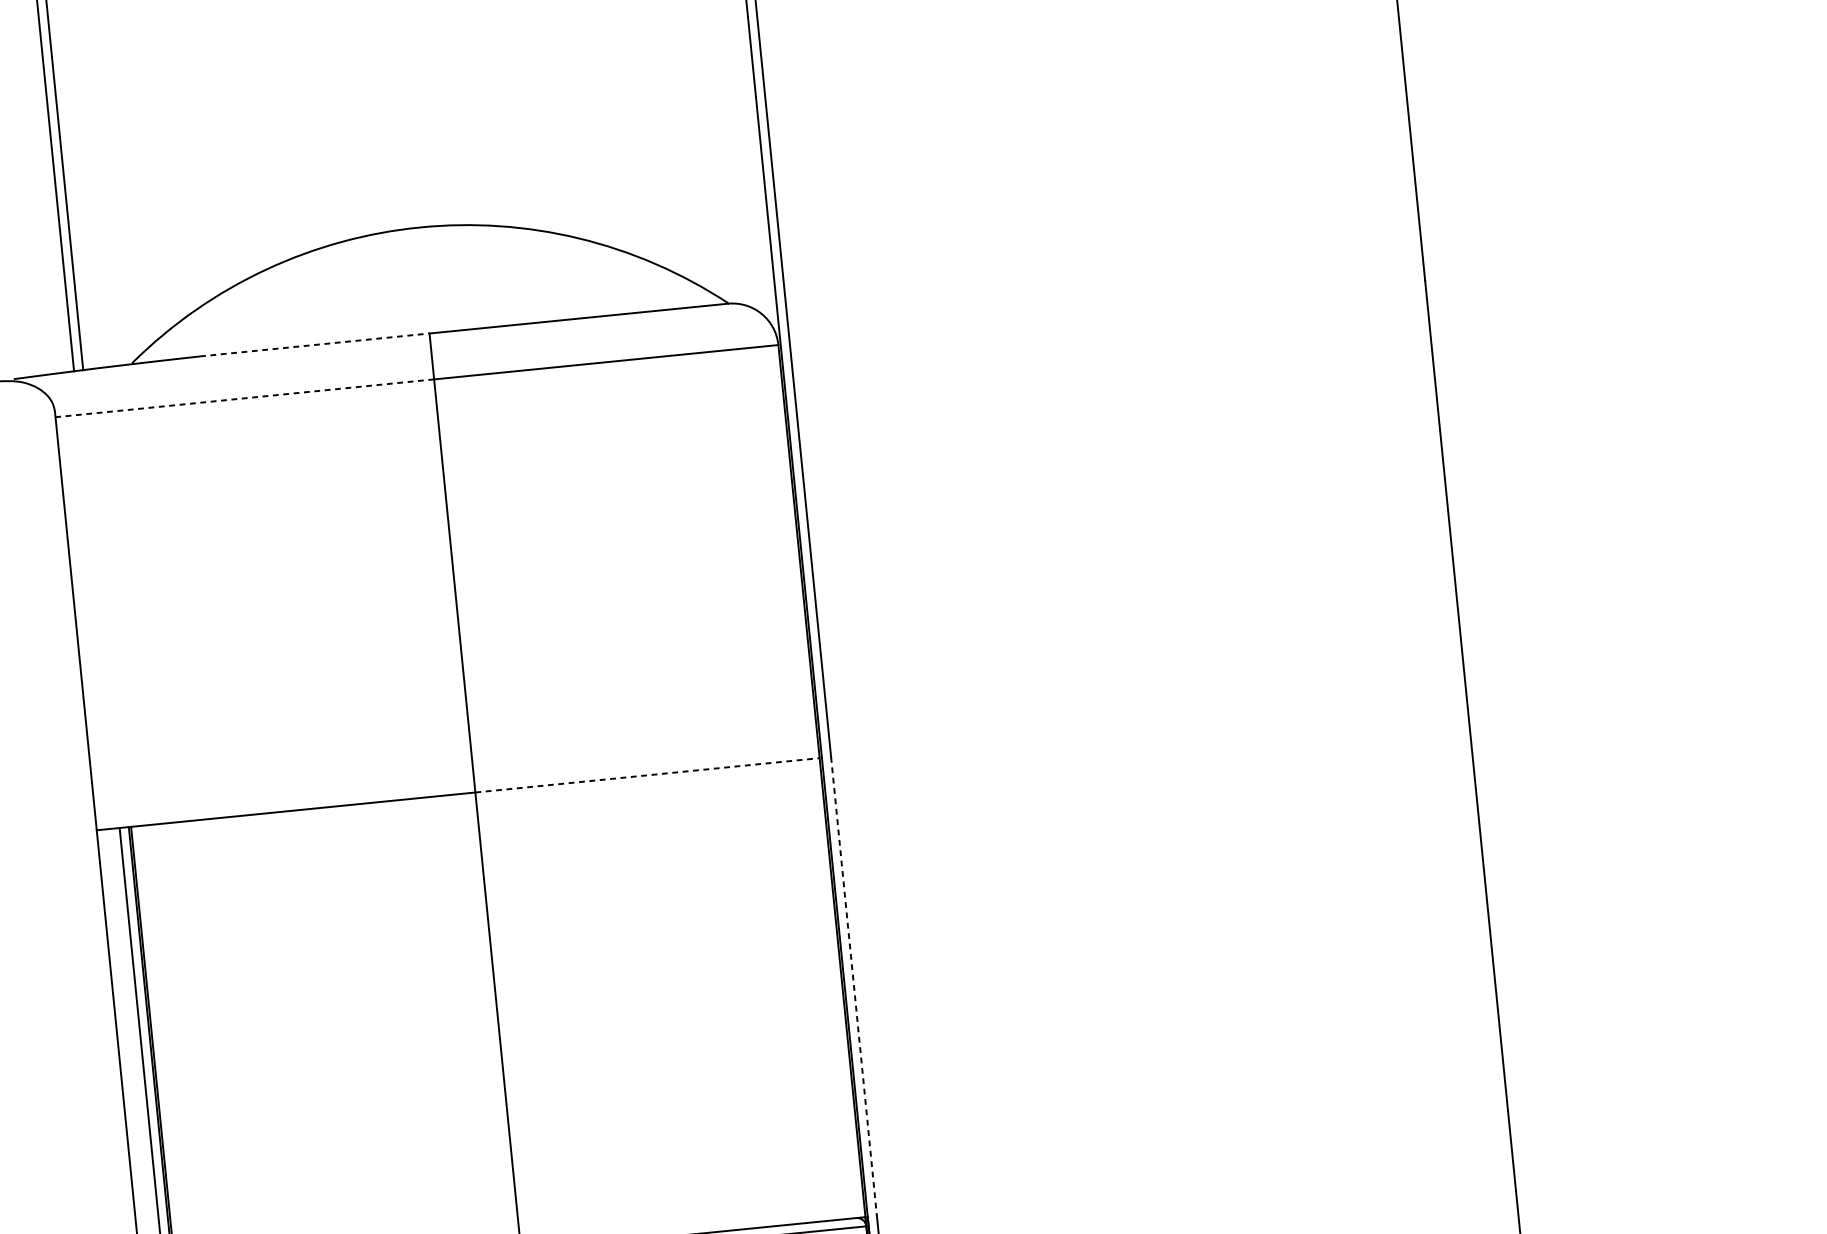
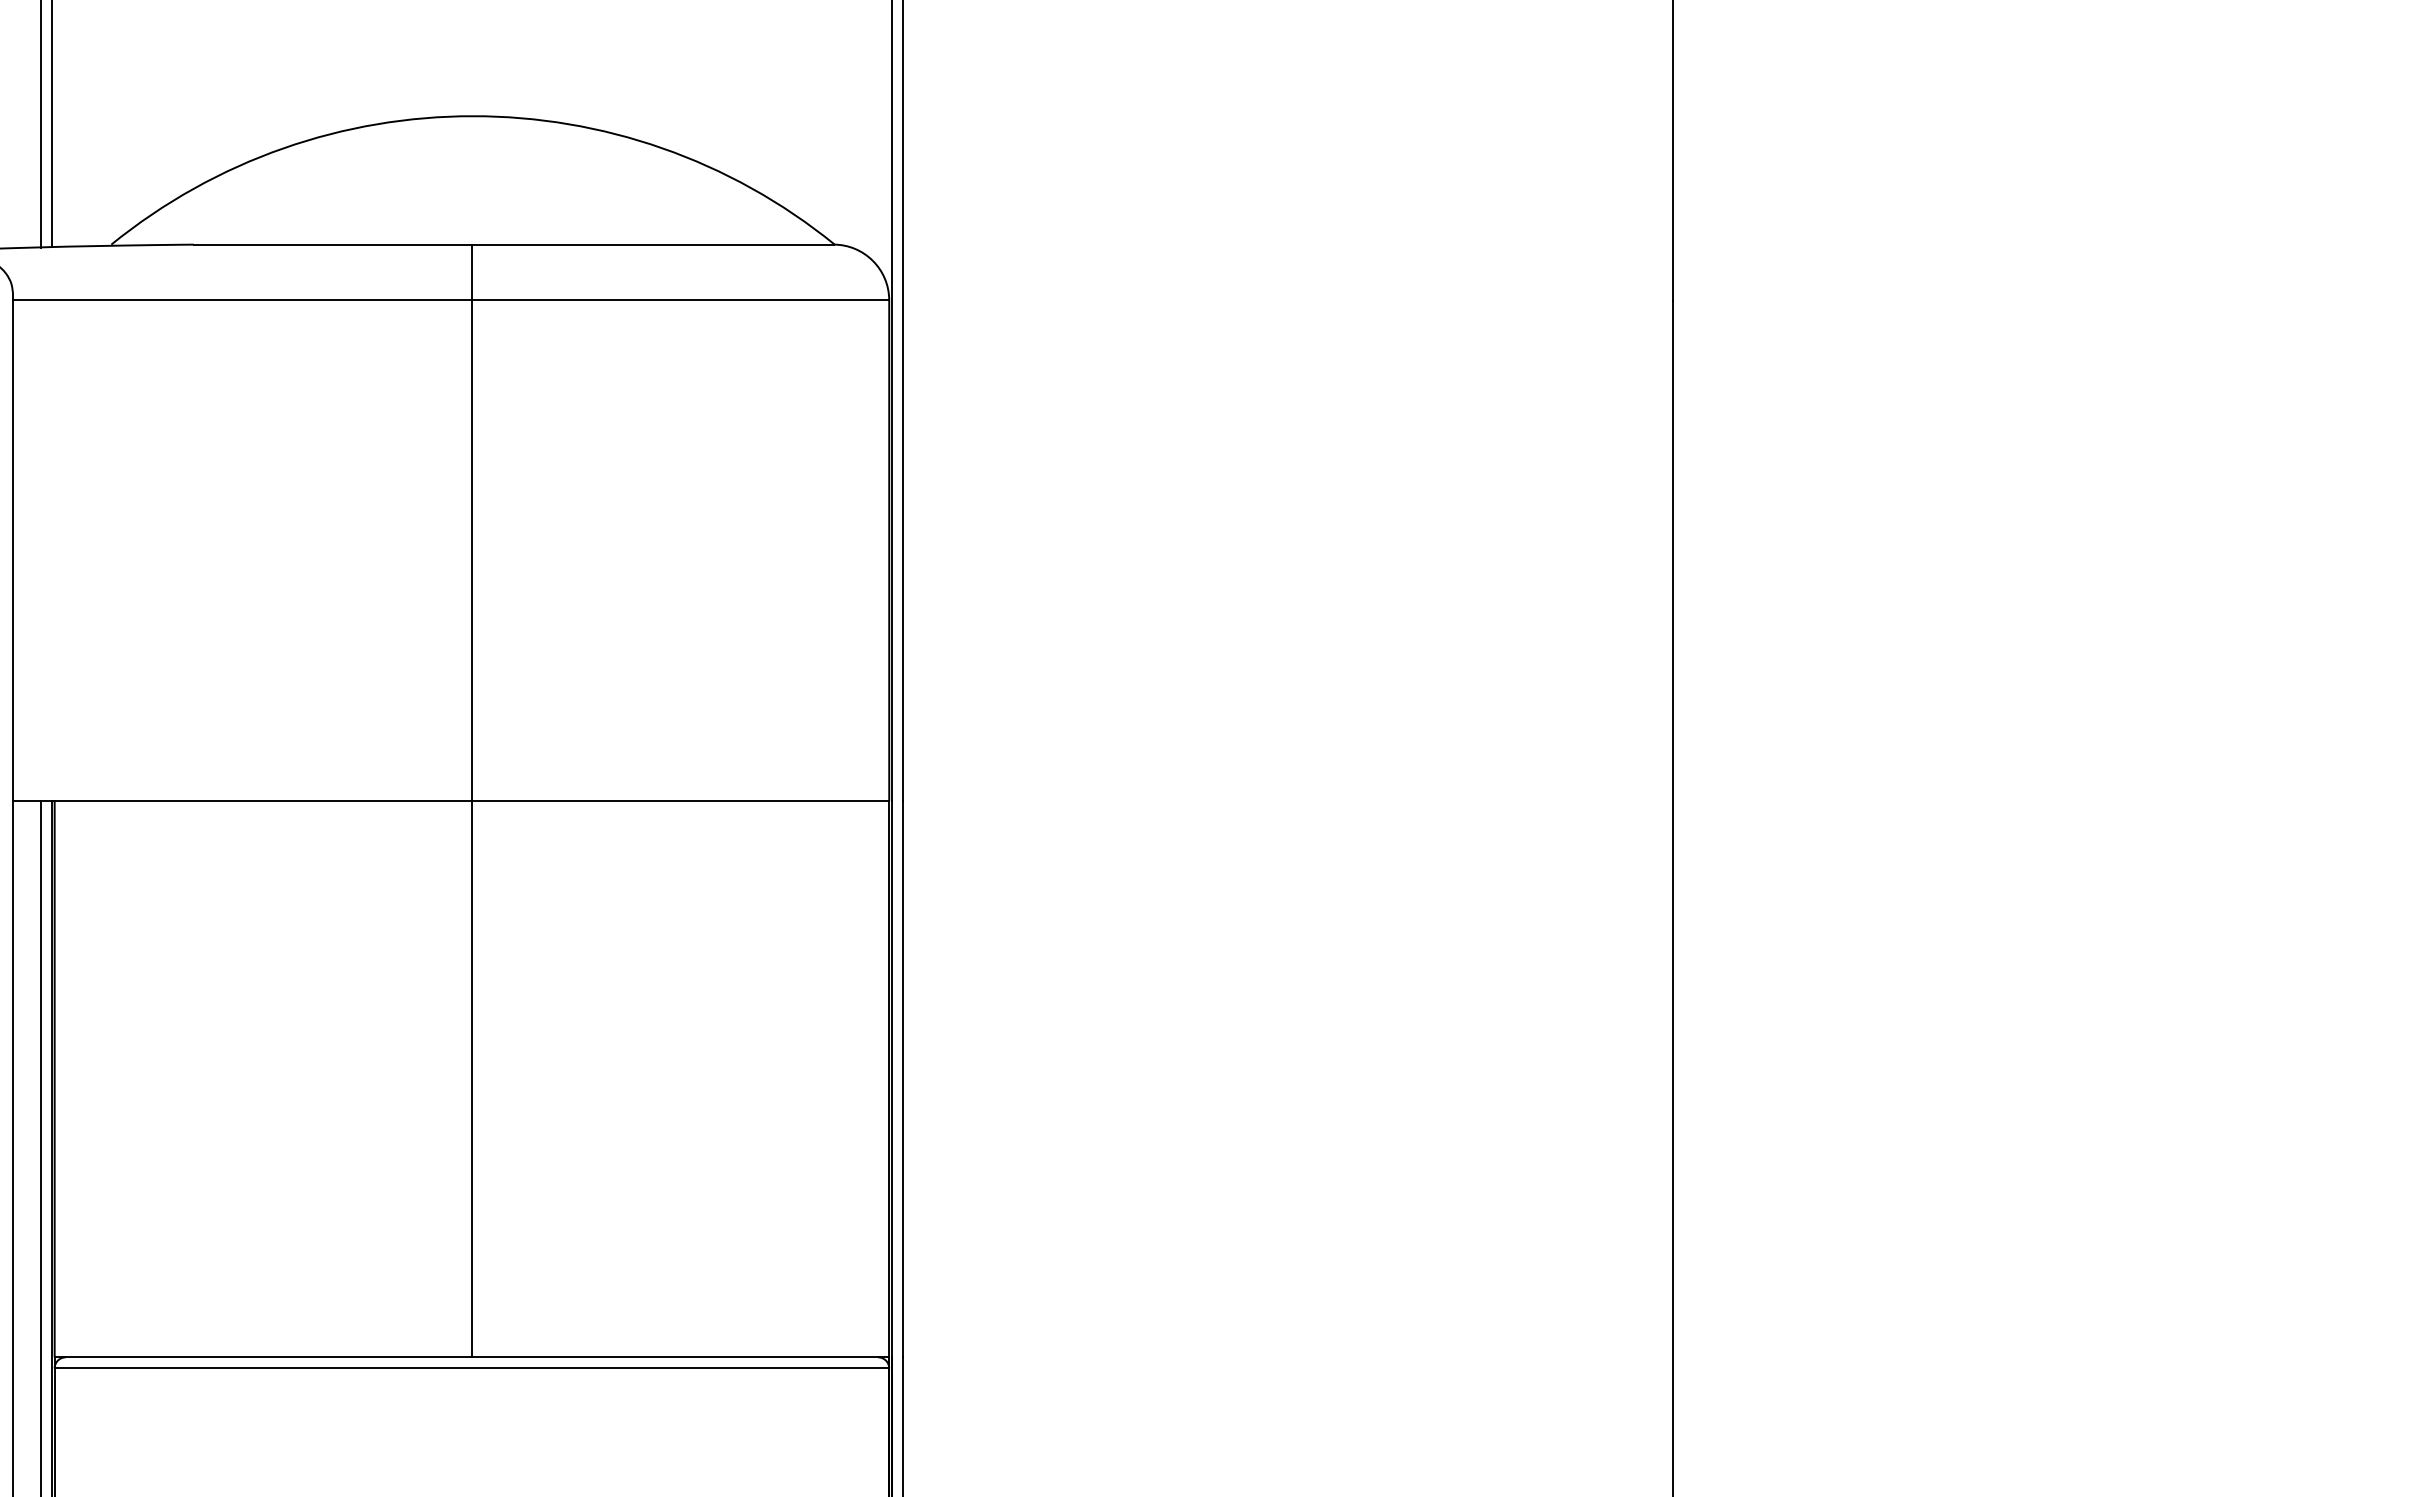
line: (315, 344) -> (333, 244), dashed -> solid
line: (244, 398) -> (241, 300), dashed -> solid
line: (647, 774) -> (680, 800), dashed -> solid
line: (854, 986) -> (903, 1079), dashed -> solid

